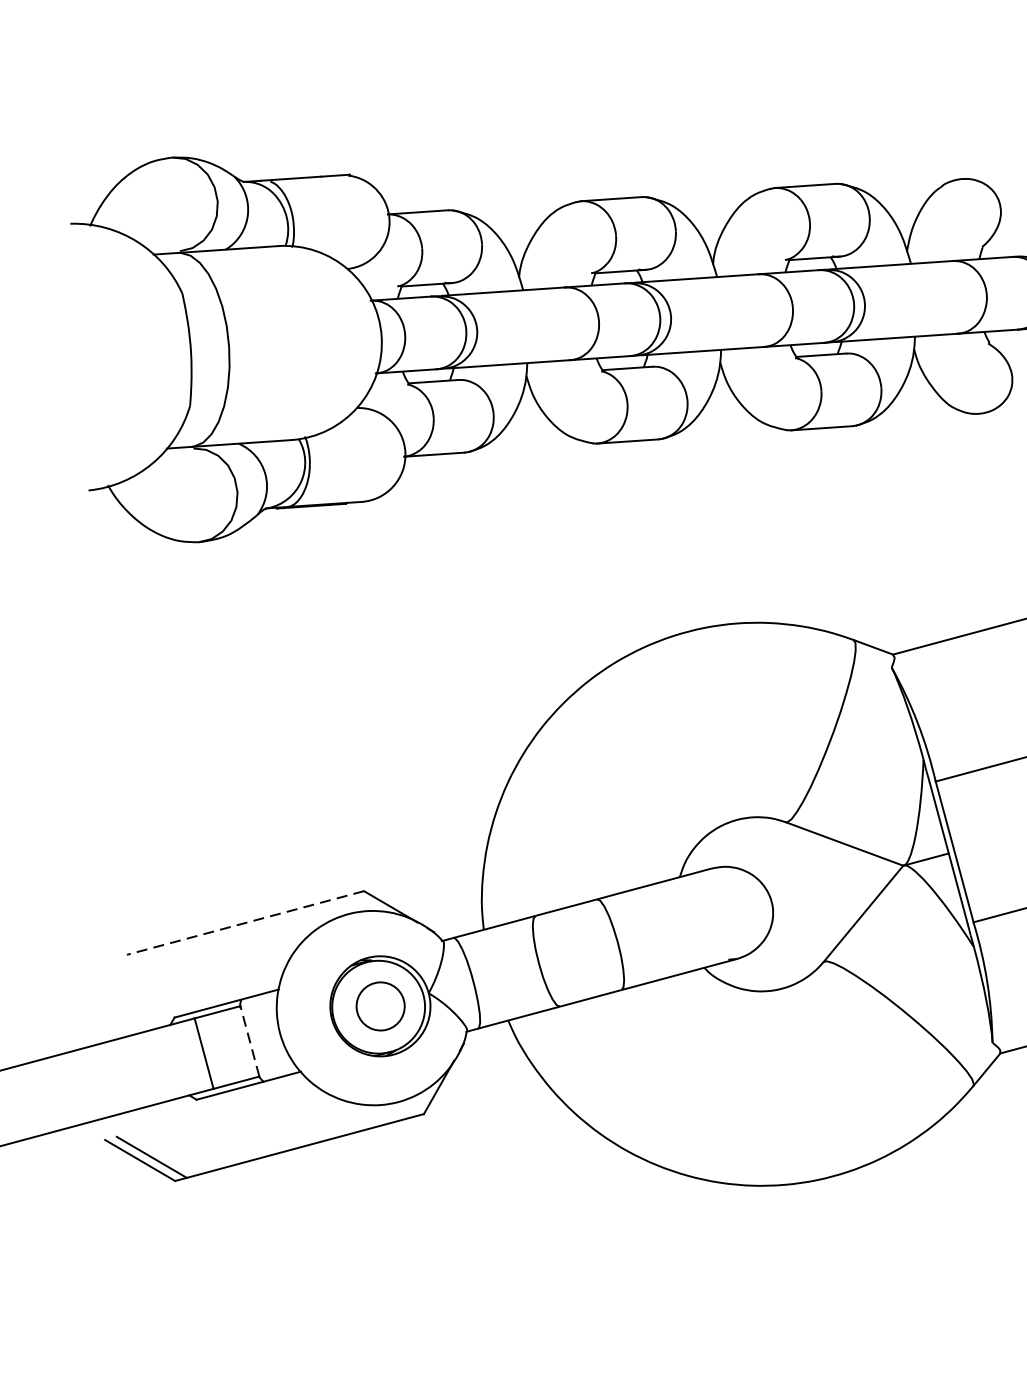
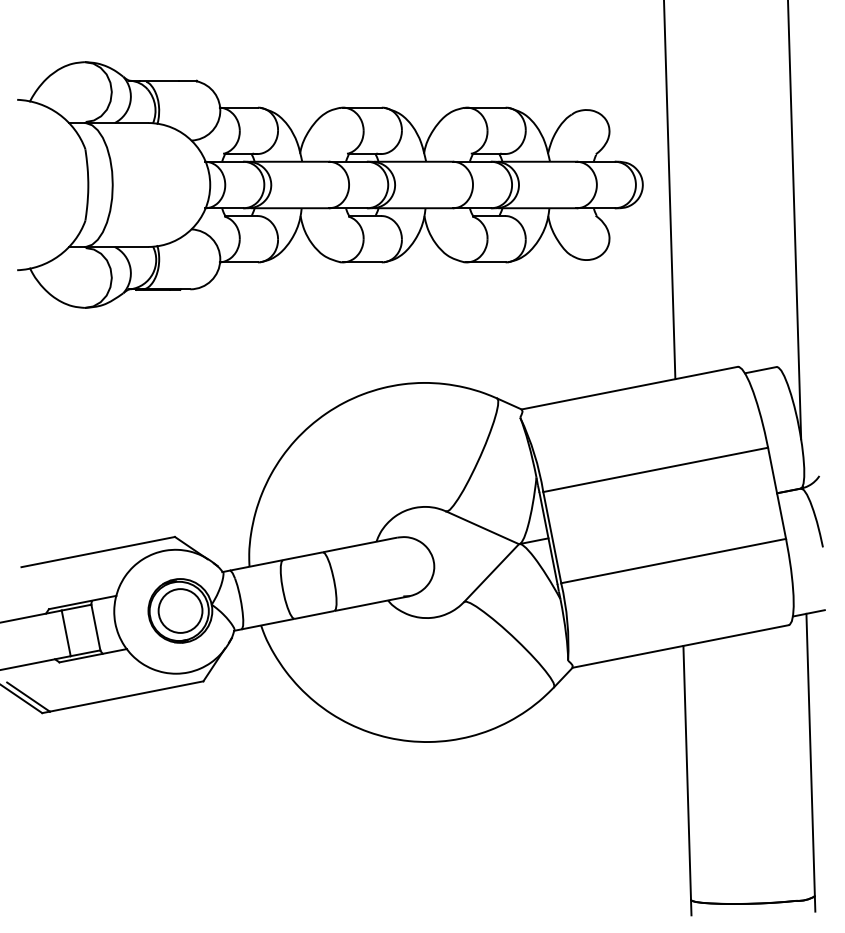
line: (244, 923) -> (97, 552), dashed -> solid
circle: (380, 1005) -> (180, 610), size x1.43
line: (249, 1041) -> (95, 627), dashed -> solid

